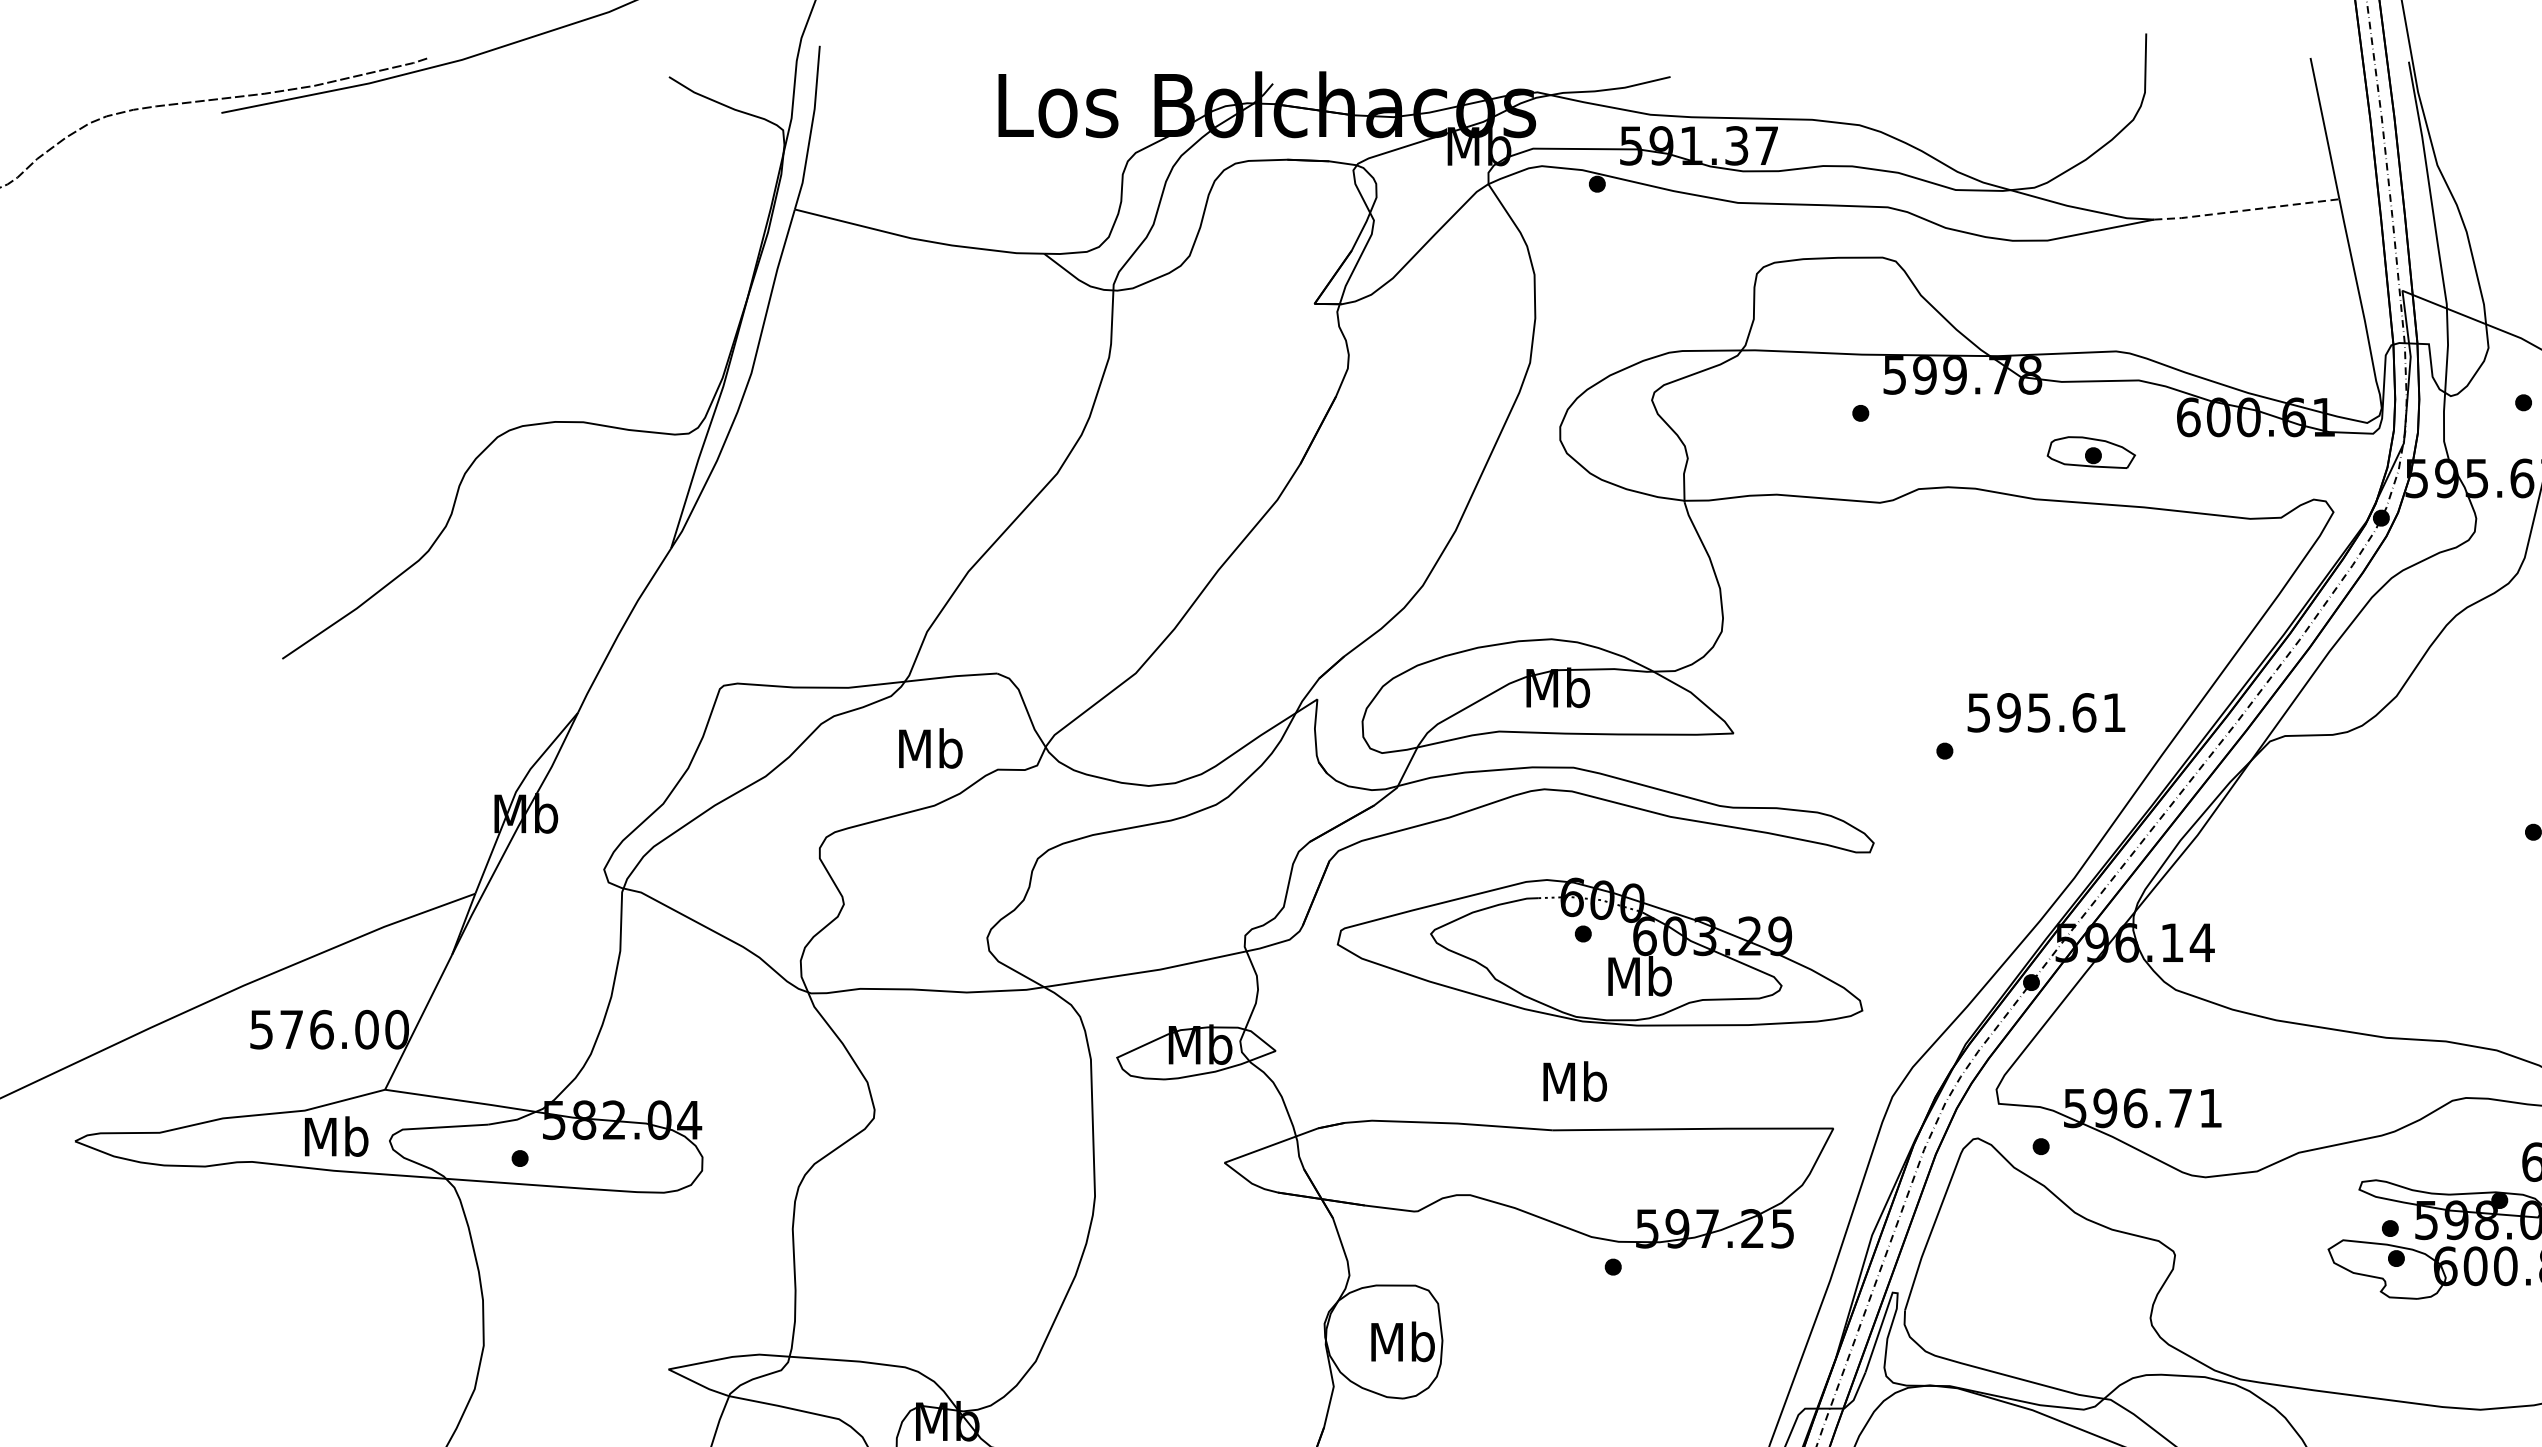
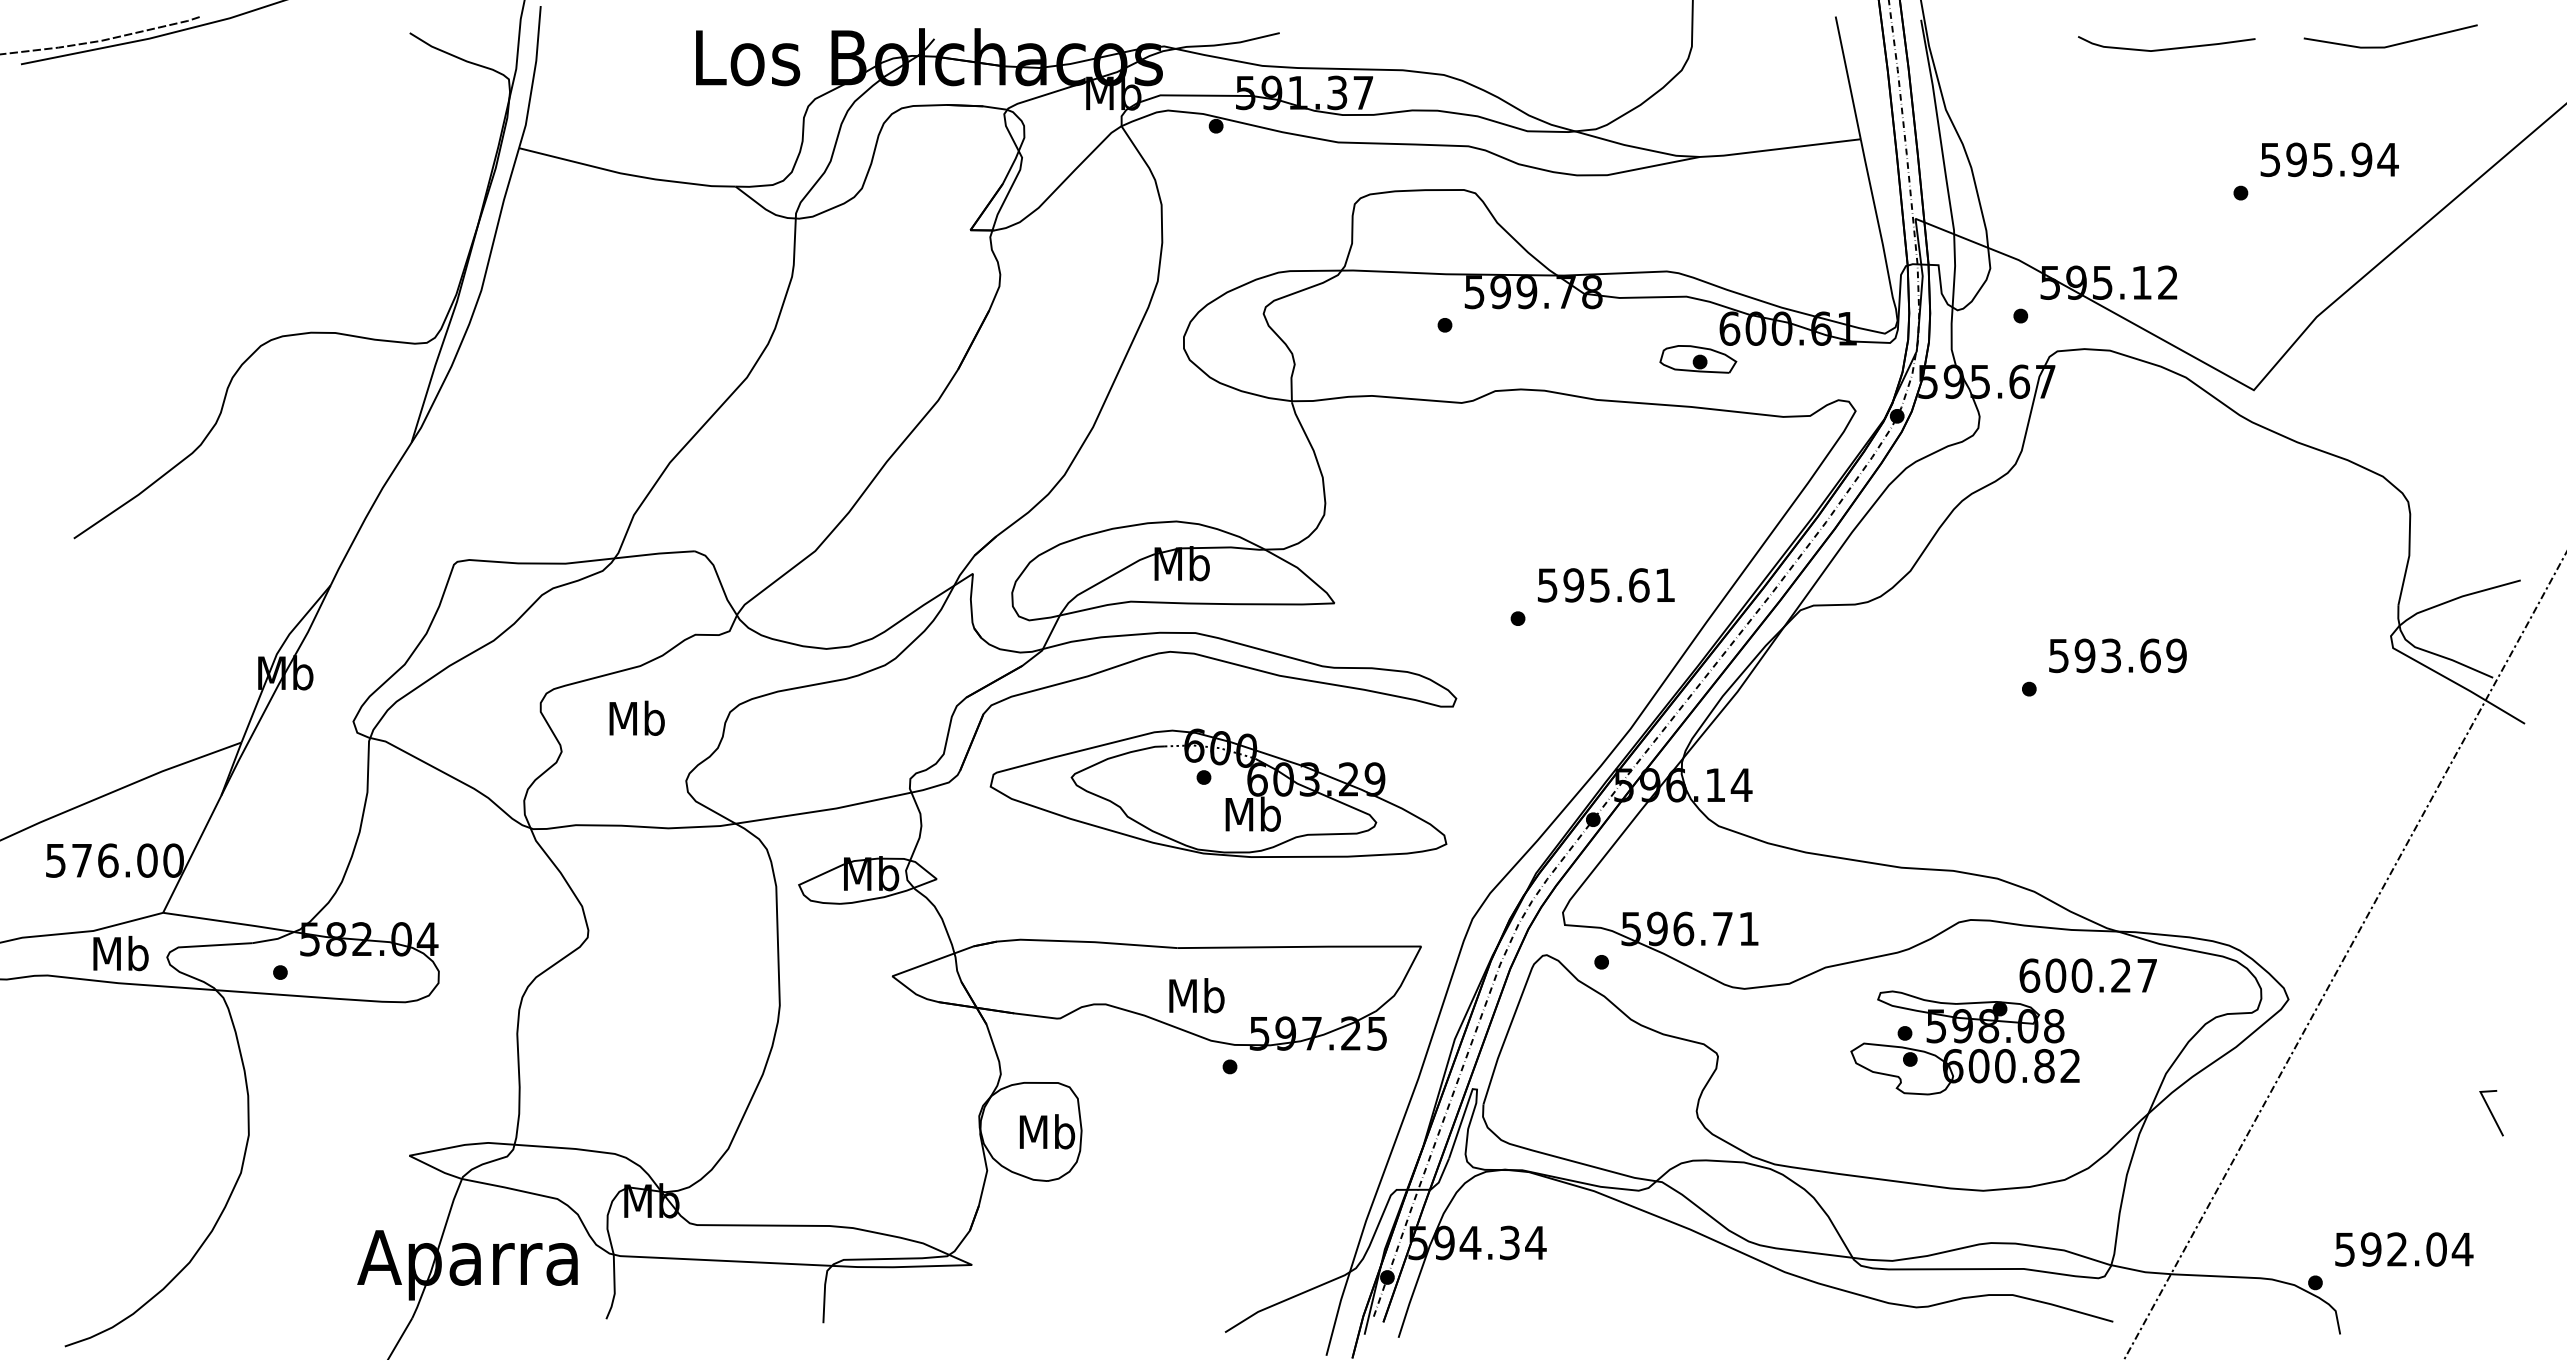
line: (2245, 209) -> (1779, 148), dashed -> solid
part: (2091, 452) -> (1698, 359), moved
text: (930, 747) -> (636, 717), moved
text: (1574, 1081) -> (1196, 995), moved

